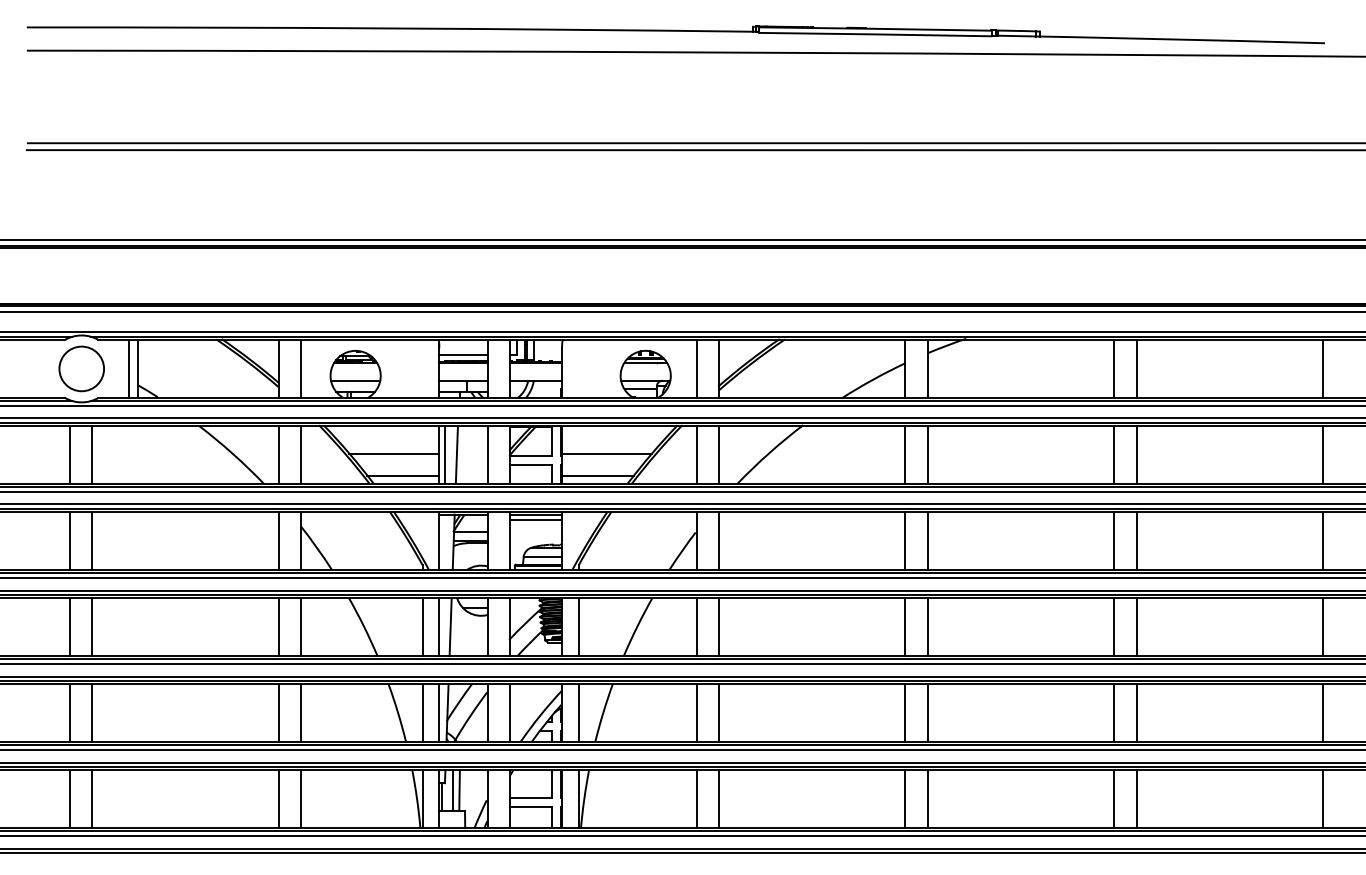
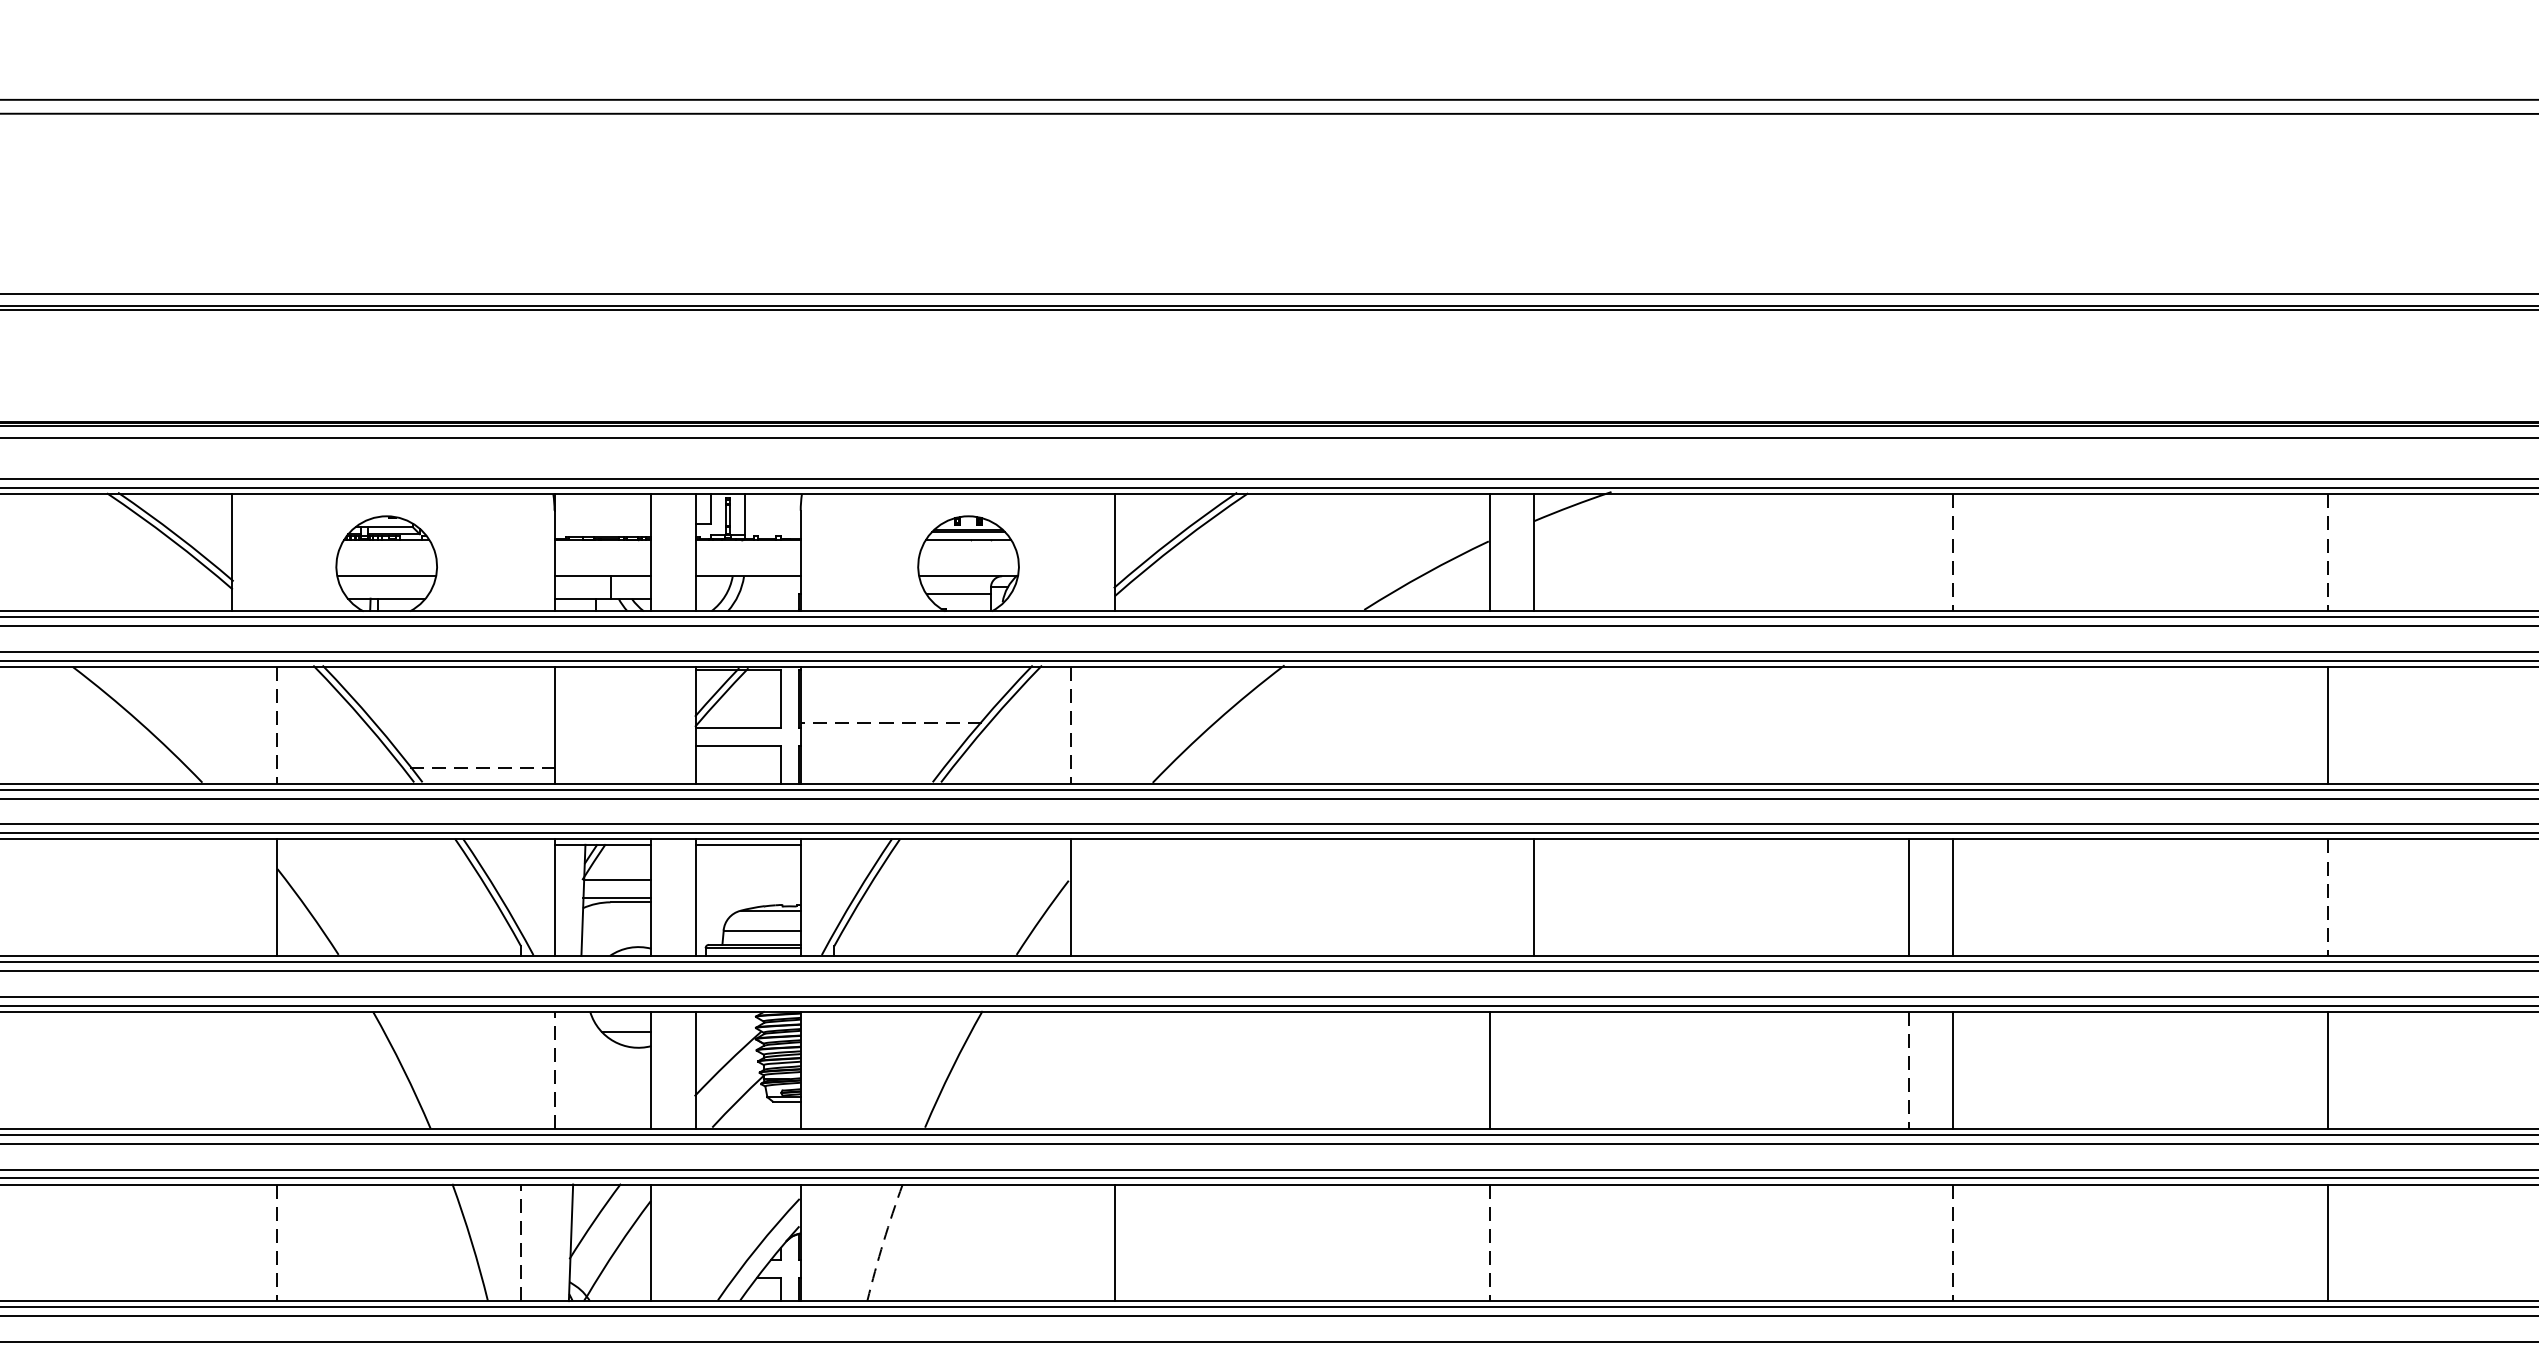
line: (463, 354) -> (603, 523), removed
line: (300, 368) -> (276, 551), removed
line: (696, 368) -> (1070, 551), removed
line: (1114, 368) -> (1908, 551), removed
line: (1136, 369) -> (1952, 553), solid -> dashed
line: (1323, 369) -> (2328, 553), solid -> dashed
line: (278, 454) -> (231, 724), removed
line: (394, 454) -> (464, 724), removed
line: (444, 454) -> (564, 724), removed
line: (456, 454) -> (588, 724), removed
line: (487, 454) -> (651, 724), removed
line: (606, 454) -> (889, 724), solid -> dashed
line: (718, 454) -> (1114, 724), removed
line: (905, 454) -> (1489, 724), removed
line: (927, 454) -> (1533, 724), removed
line: (1114, 454) -> (1908, 724), removed
line: (1136, 454) -> (1952, 724), removed
line: (300, 455) -> (276, 726), solid -> dashed
line: (696, 455) -> (1070, 726), solid -> dashed
line: (403, 476) -> (482, 768), solid -> dashed
line: (598, 476) -> (873, 768), removed
line: (535, 519) -> (747, 854), removed
line: (278, 540) -> (231, 896), removed
line: (718, 540) -> (1114, 896), removed
line: (905, 540) -> (1489, 896), removed
line: (1323, 541) -> (2328, 898), solid -> dashed
line: (278, 626) -> (231, 1069), removed
line: (300, 626) -> (276, 1069), removed
line: (422, 626) -> (520, 1069), removed
line: (439, 626) -> (554, 1069), solid -> dashed
line: (450, 626) -> (576, 1069), removed
line: (578, 626) -> (833, 1069), removed
line: (696, 626) -> (1070, 1069), removed
line: (718, 626) -> (1114, 1069), removed
line: (927, 626) -> (1533, 1069), removed
line: (1114, 627) -> (1908, 1071), solid -> dashed
line: (422, 712) -> (520, 1241), solid -> dashed
arc: (603, 712) -> (883, 1241), solid -> dashed
line: (278, 713) -> (231, 1243), removed
line: (300, 713) -> (276, 1243), solid -> dashed
line: (439, 713) -> (554, 1243), removed
line: (509, 713) -> (695, 1243), removed
line: (578, 713) -> (833, 1243), removed
line: (696, 713) -> (1070, 1243), removed
line: (905, 713) -> (1489, 1243), solid -> dashed
line: (927, 713) -> (1533, 1243), removed
line: (1114, 713) -> (1908, 1243), removed
line: (1136, 713) -> (1952, 1243), solid -> dashed

